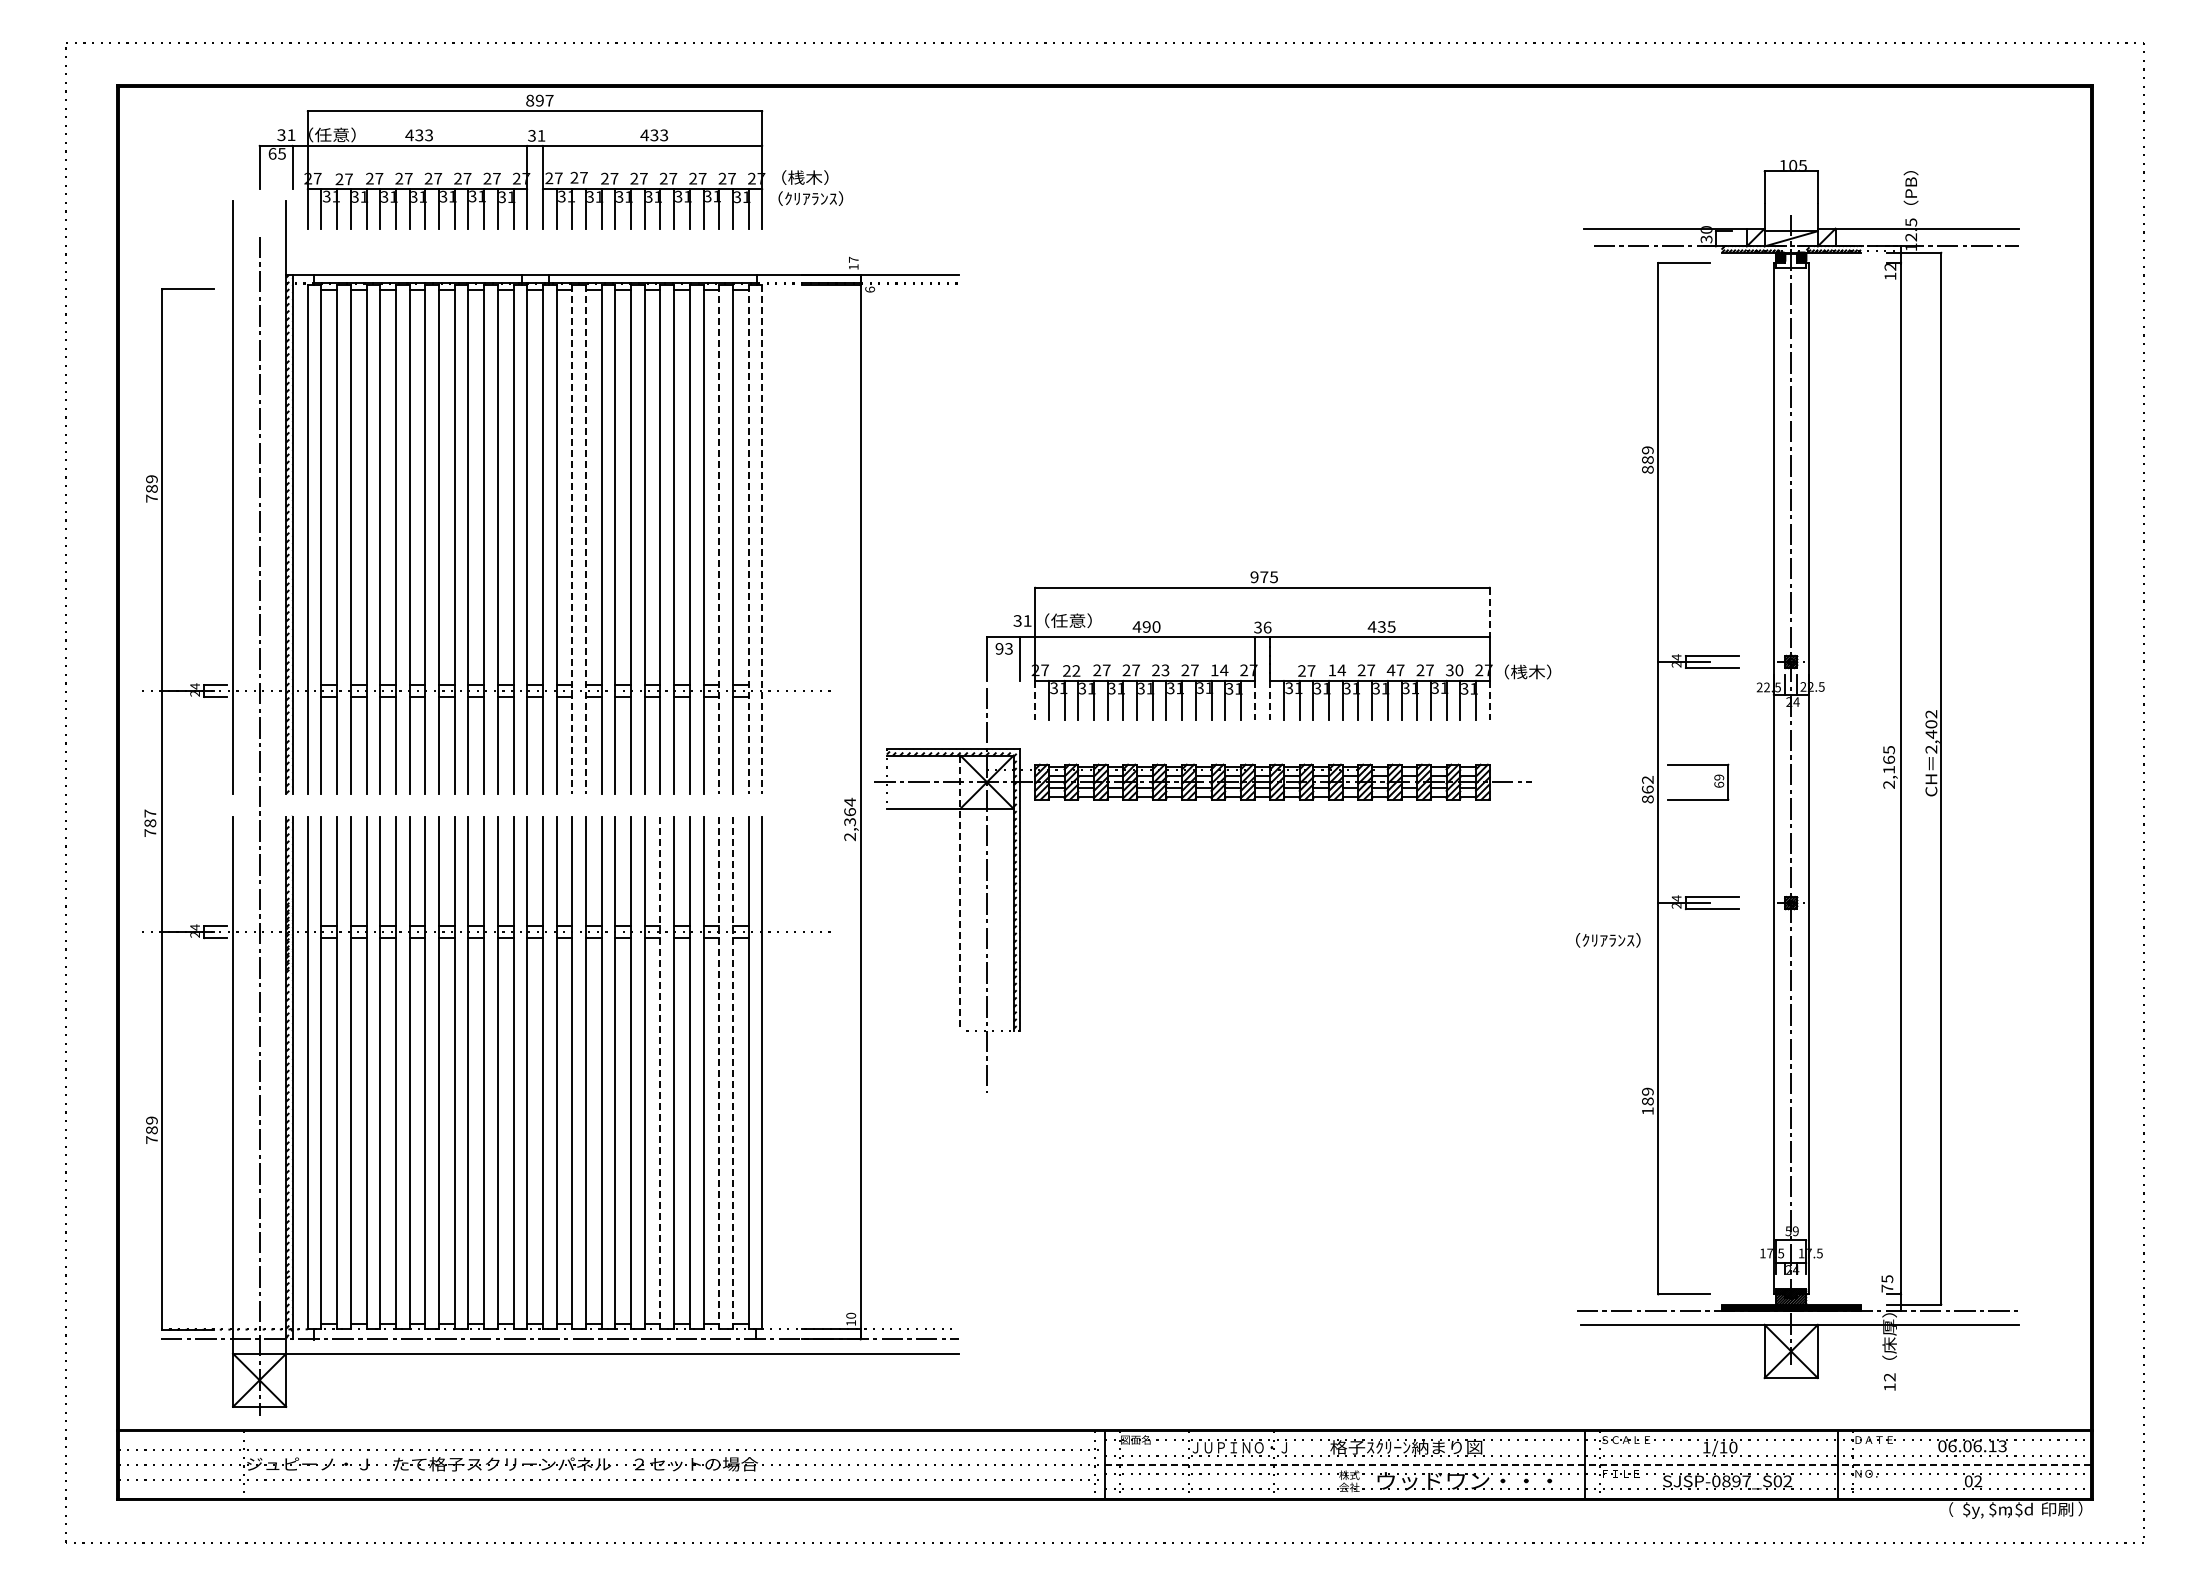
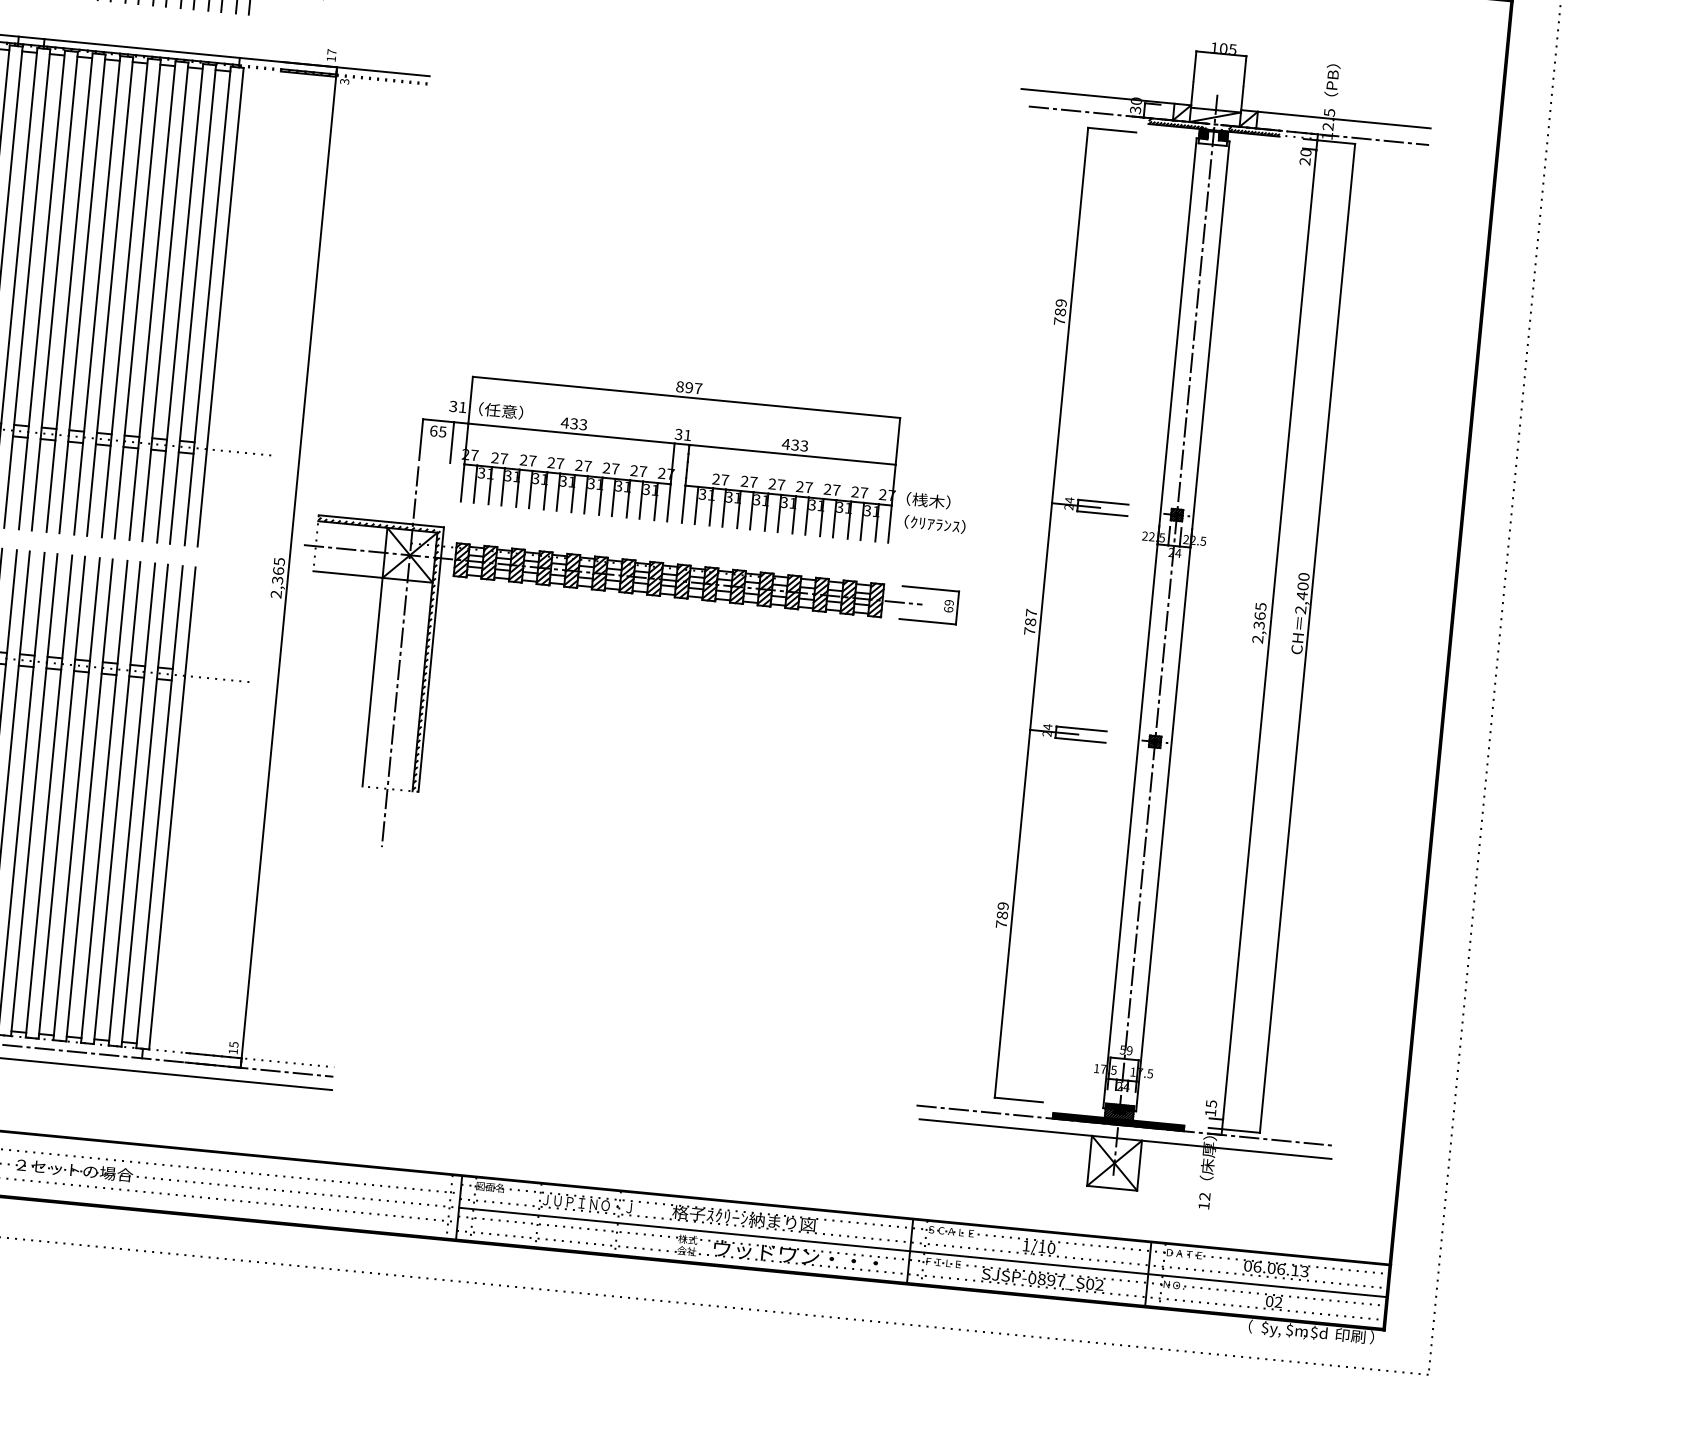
text: (1890, 272) -> (1305, 157), 12 -> 20
text: (869, 289) -> (344, 81), 6 -> 3
text: (1647, 469) -> (1059, 321), 889 -> 789
line: (572, 539) -> (42, 289), dashed -> solid
line: (585, 539) -> (54, 290), dashed -> solid
line: (719, 539) -> (180, 302), dashed -> solid
line: (748, 539) -> (207, 305), dashed -> solid
line: (762, 539) -> (220, 306), dashed -> solid
text: (1263, 577) -> (688, 387), 975 -> 897
line: (1489, 612) -> (897, 441), dashed -> solid
text: (1151, 626) -> (578, 423), 490 -> 433
text: (1391, 626) -> (804, 445), 435 -> 433
text: (1267, 627) -> (687, 435), 36 -> 31
text: (1003, 648) -> (437, 431), 93 -> 65
text: (1076, 670) -> (504, 458), 22 -> 27
text: (1165, 670) -> (587, 466), 23 -> 27
text: (1219, 670) -> (638, 471), 14 -> 27
text: (1337, 670) -> (749, 482), 14 -> 27
text: (1390, 670) -> (799, 486), 47 -> 27
text: (1454, 670) -> (859, 492), 30 -> 27
line: (1035, 700) -> (462, 482), dashed -> solid
line: (1254, 700) -> (668, 502), dashed -> solid
line: (1270, 700) -> (683, 504), dashed -> solid
line: (1489, 700) -> (889, 523), dashed -> solid
text: (1931, 714) -> (1304, 577), 2,402 -> 2,400
part: (1698, 765) -> (930, 589), moved
text: (1889, 770) -> (1259, 626), 2,165 -> 2,365
text: (1647, 789) -> (1030, 621), 862 -> 787
text: (850, 801) -> (279, 561), 2,364 -> 2,365
line: (960, 893) -> (374, 657), dashed -> solid
text: (1608, 940) -> (935, 524), moved
line: (660, 1073) -> (76, 799), dashed -> solid
line: (719, 1073) -> (132, 804), dashed -> solid
line: (732, 1073) -> (144, 806), dashed -> solid
text: (1647, 1111) -> (1001, 924), 189 -> 789
text: (1887, 1288) -> (1210, 1112), 75 -> 15
text: (850, 1315) -> (233, 1044), 10 -> 15
line: (1598, 1464) -> (923, 1252), dashed -> solid

